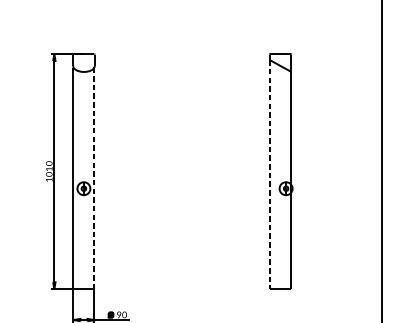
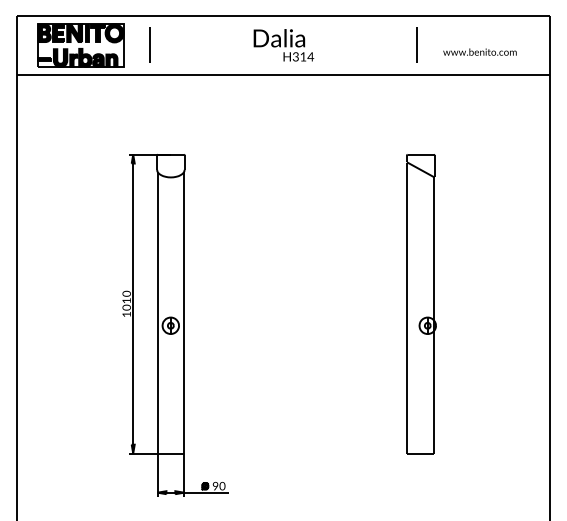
line: (270, 175) -> (407, 308), dashed -> solid
line: (94, 178) -> (184, 312), dashed -> solid

